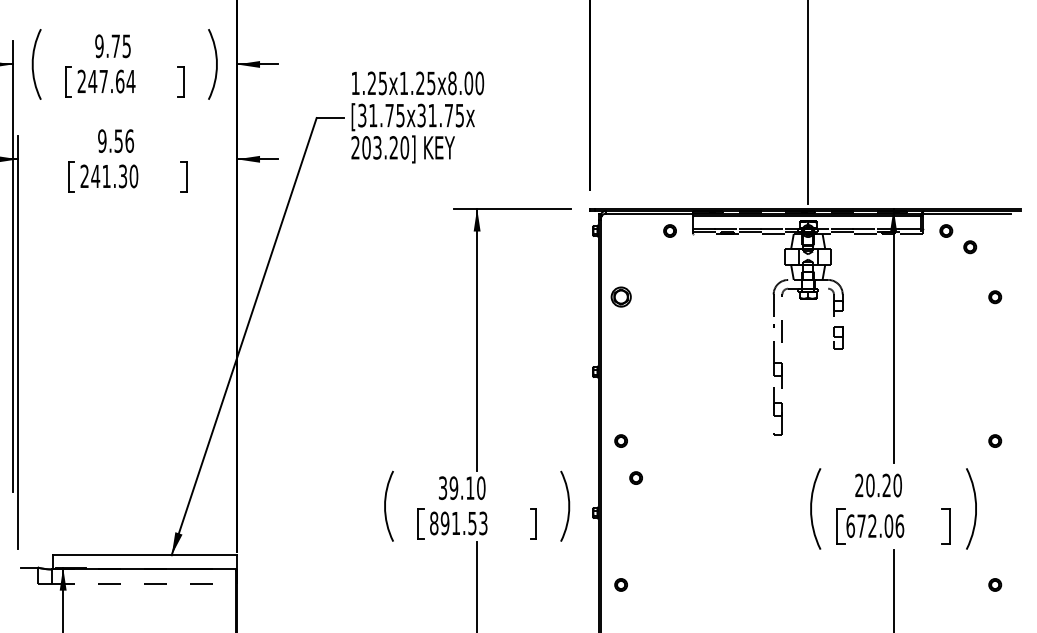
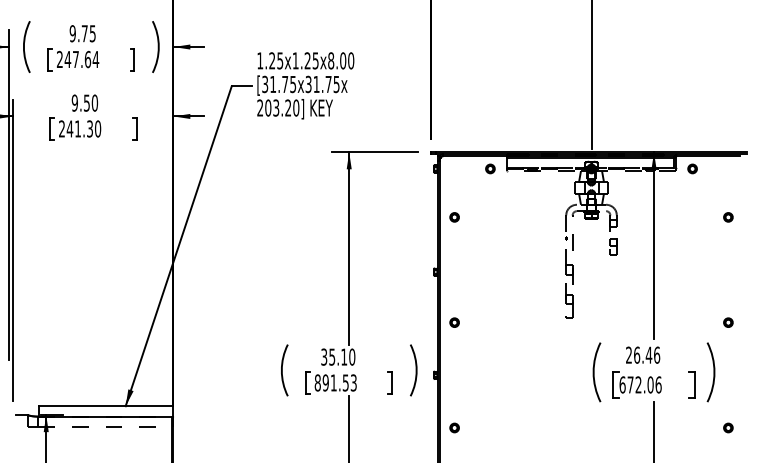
text: (129, 140) -> (94, 102), 9.56 -> 9.50
part: (970, 247) -> (710, 180), removed
part: (620, 297) -> (454, 217), size x0.62
part: (635, 477) -> (465, 349), removed
text: (884, 485) -> (647, 355), 20.20 -> 26.46
text: (453, 487) -> (331, 356), 39.10 -> 35.10

